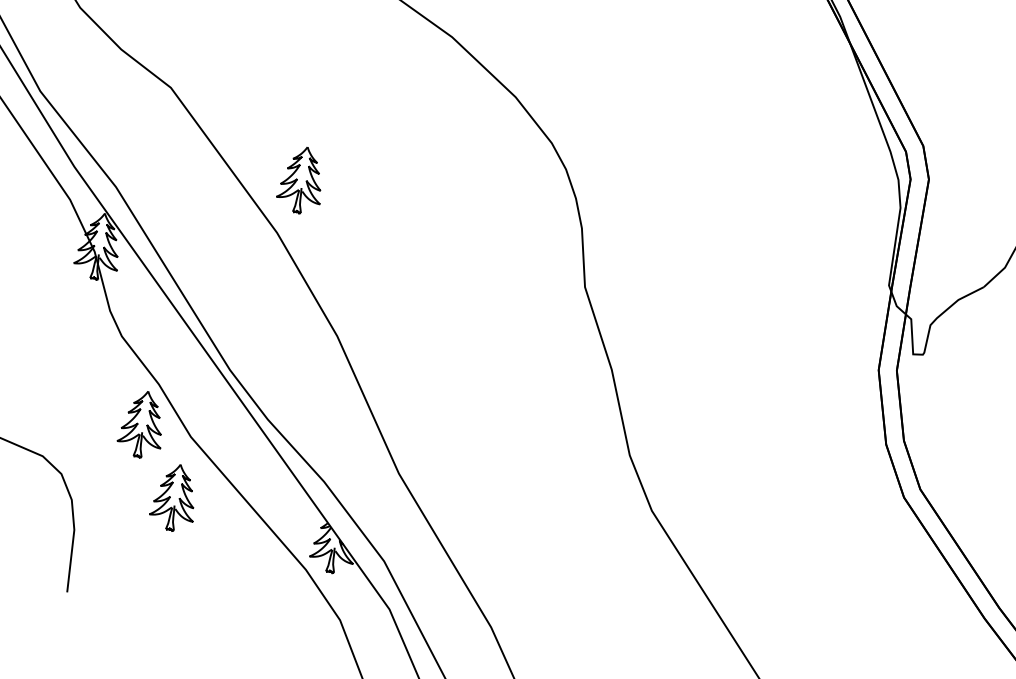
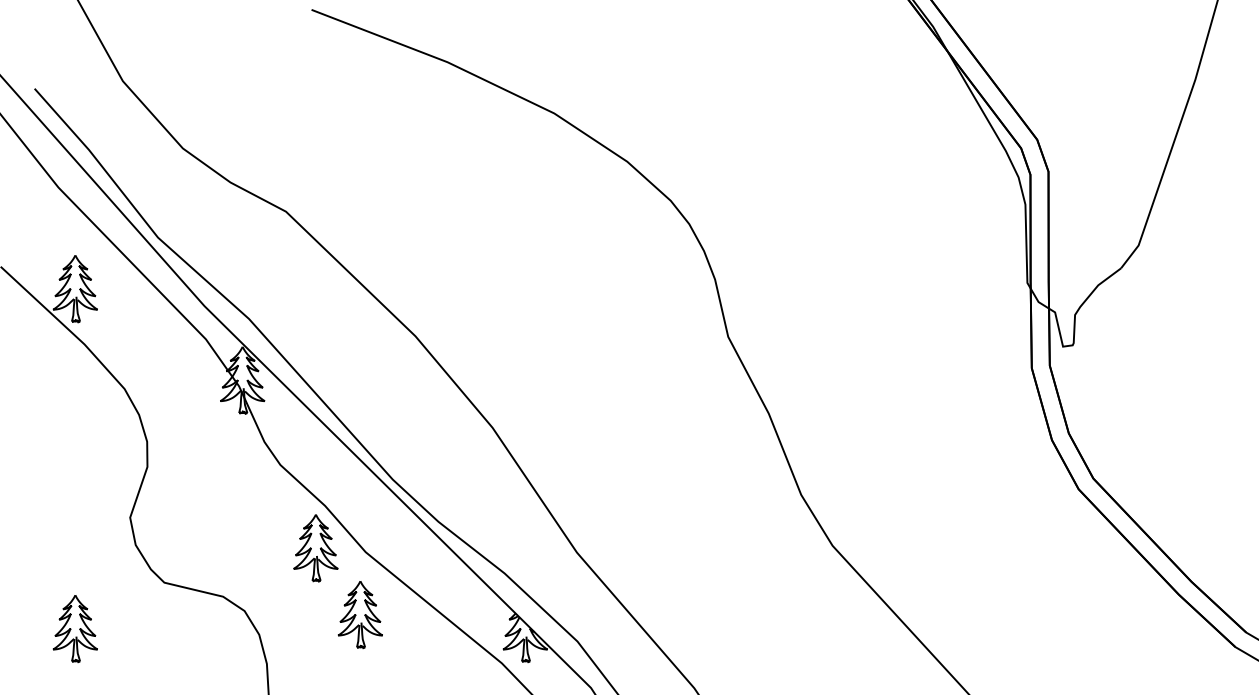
part: (301, 180) -> (430, 280), removed

